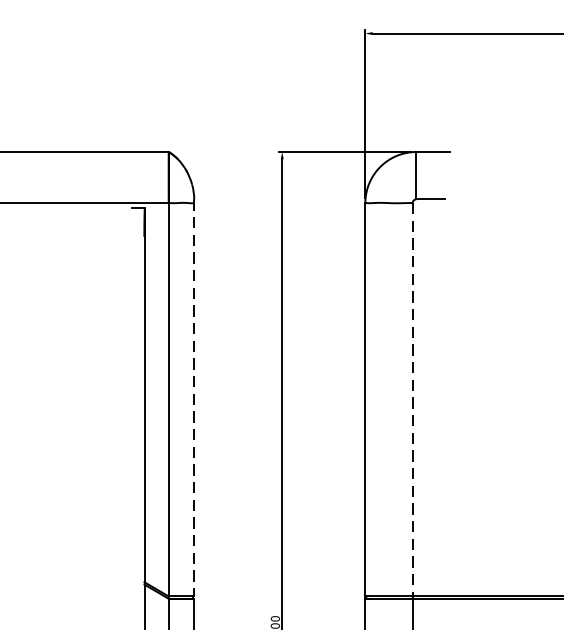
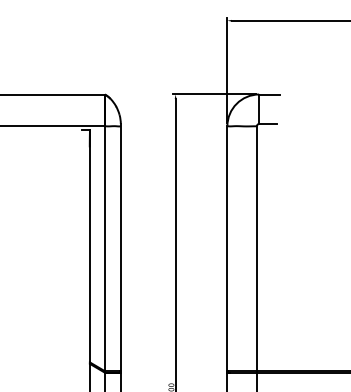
line: (193, 397) -> (120, 247), dashed -> solid
line: (412, 400) -> (256, 249), dashed -> solid

